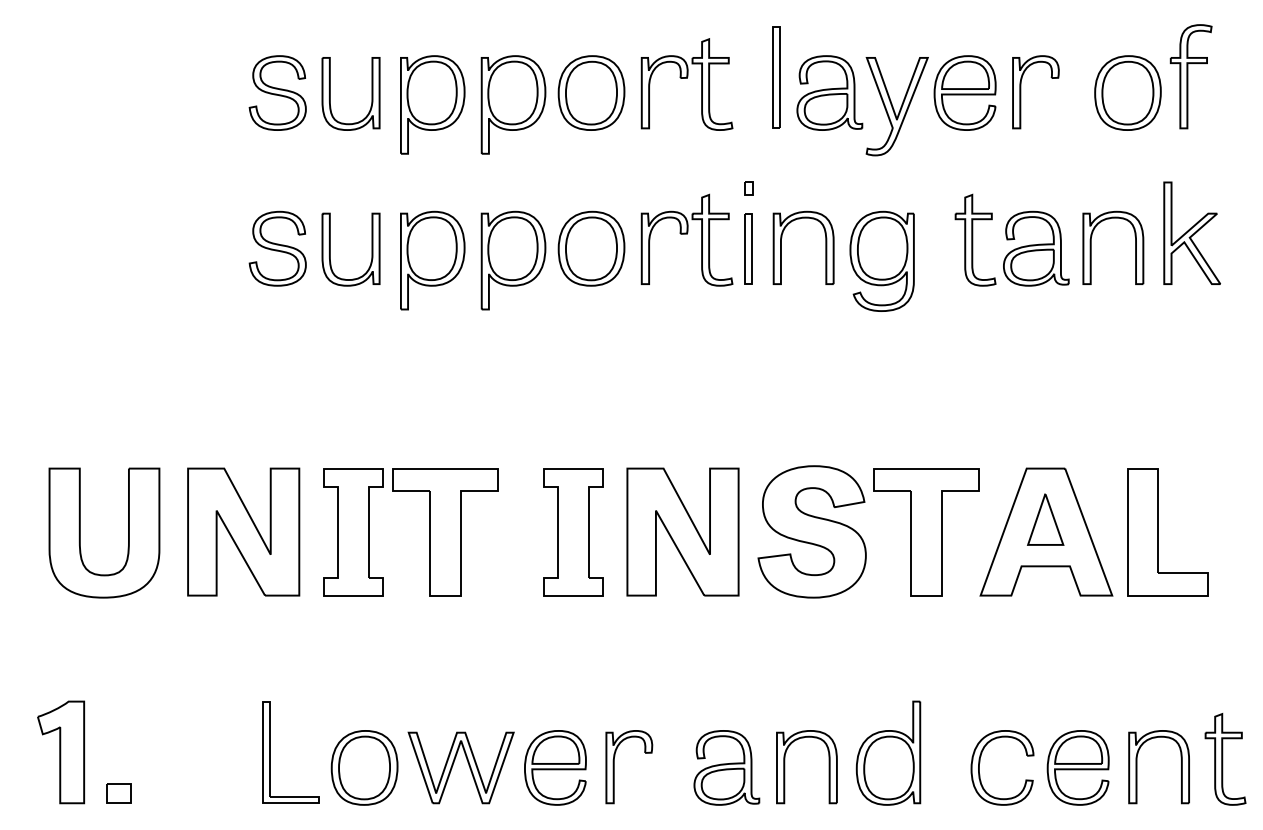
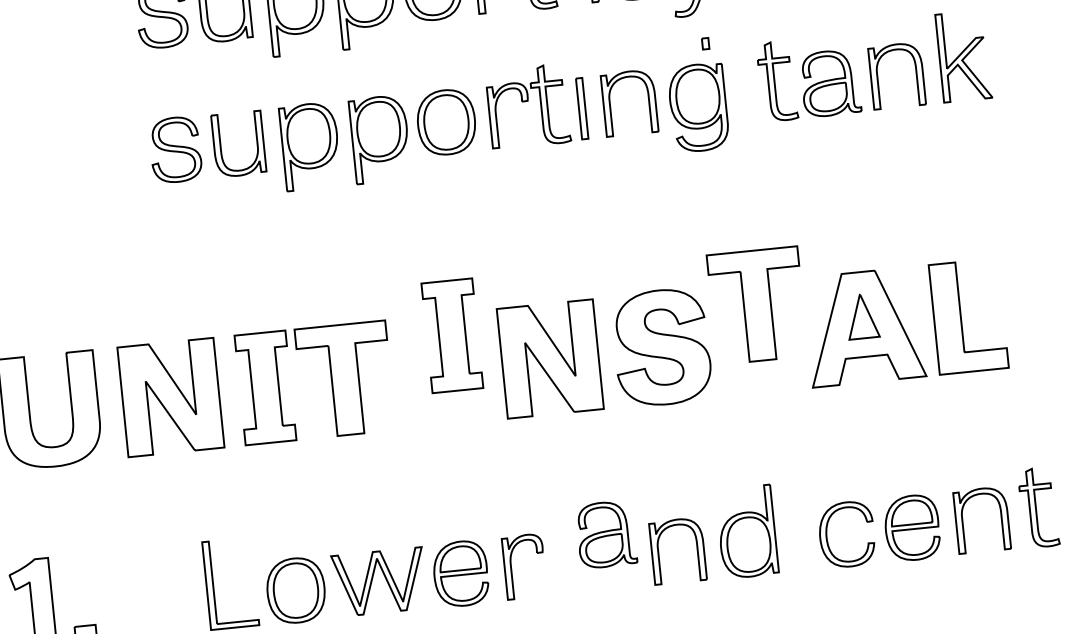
part: (748, 188) -> (705, 43), moved
part: (573, 532) -> (452, 336), moved
part: (926, 532) -> (757, 306), moved
part: (726, 767) -> (606, 534), moved

